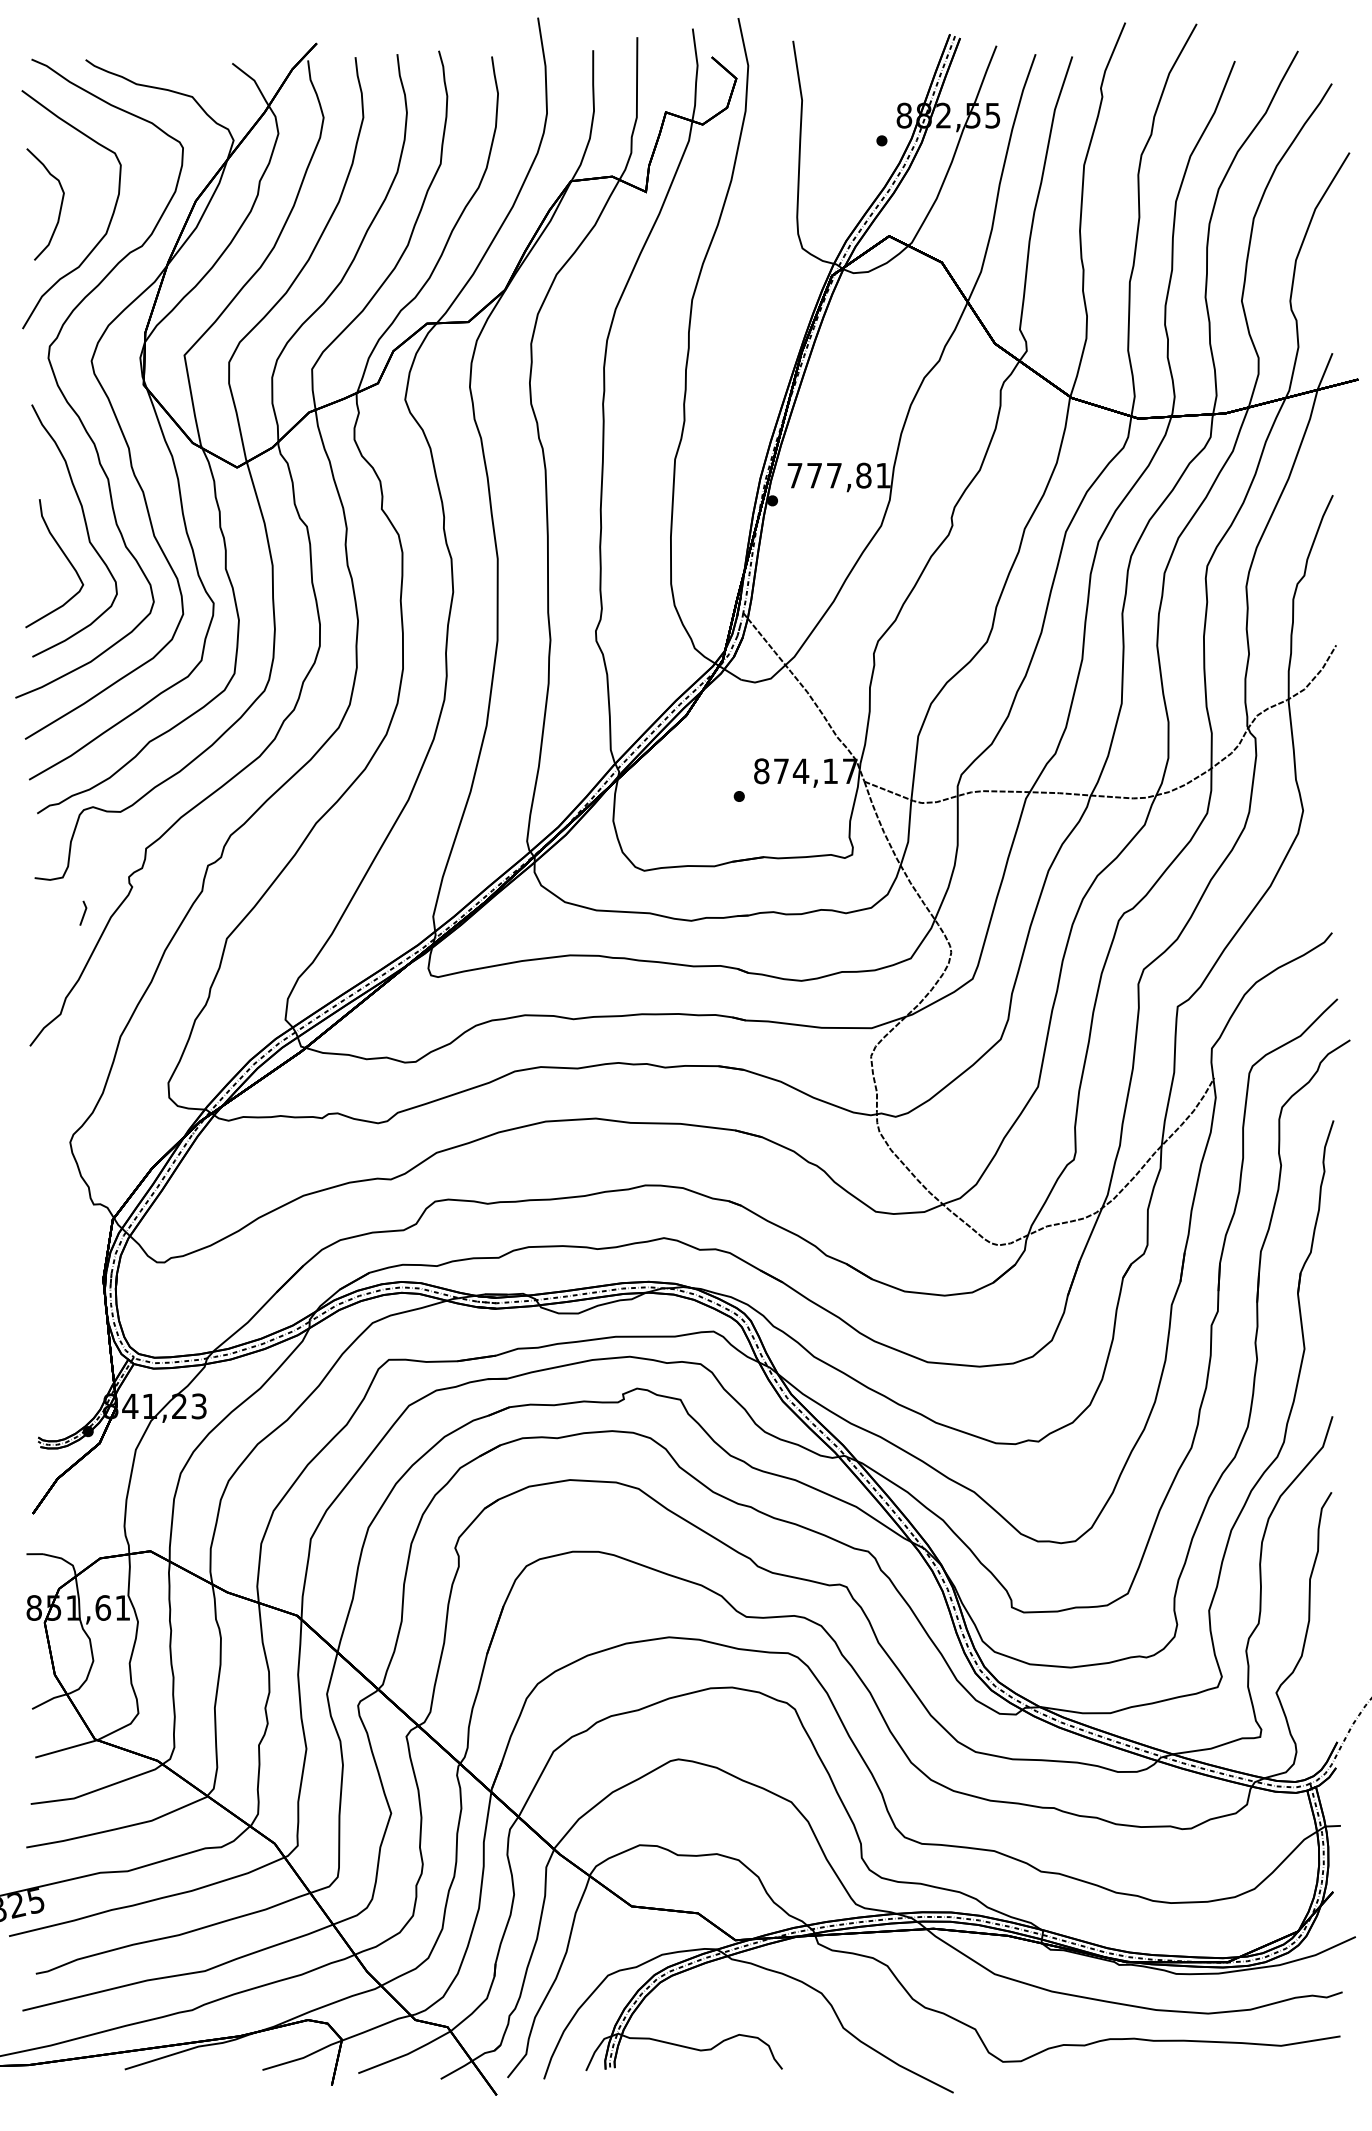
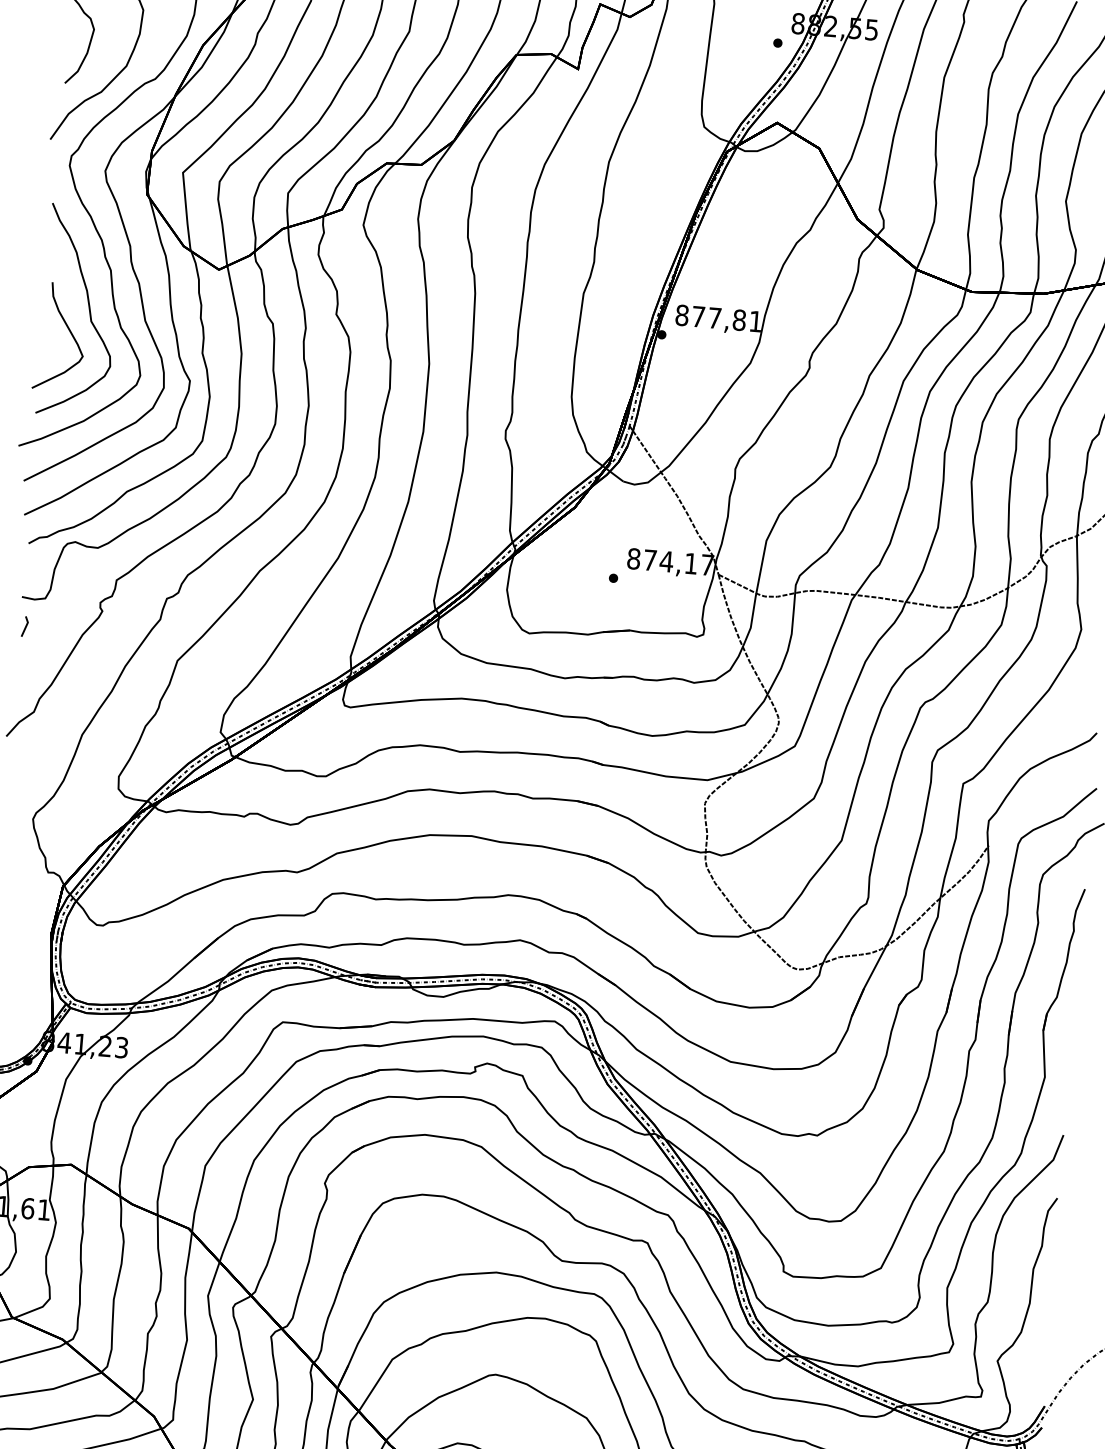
text: (794, 475) -> (681, 315), 777,81 -> 877,81
line: (83, 912) -> (25, 626), moved

